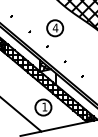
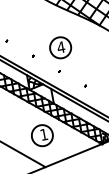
part: (55, 28) -> (61, 48), moved

